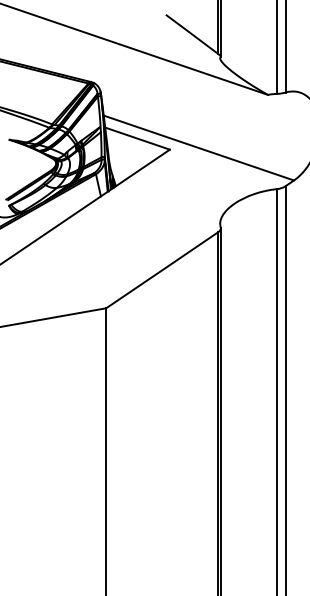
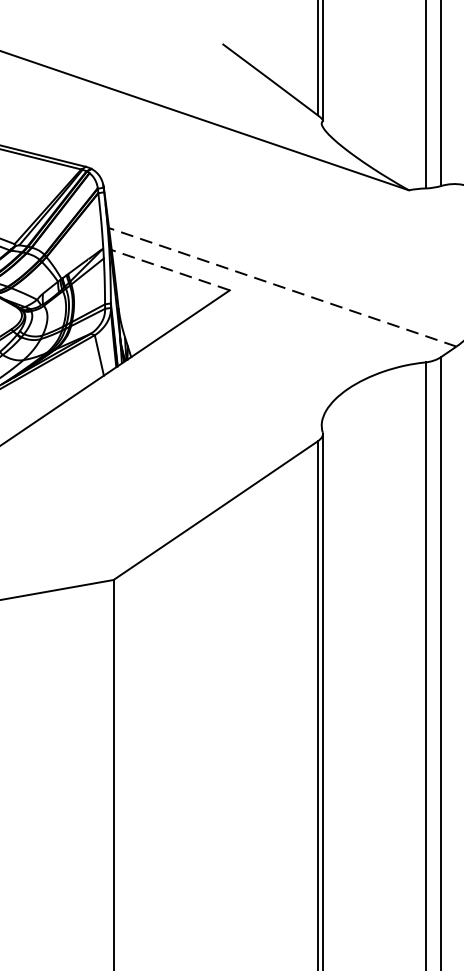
line: (137, 138) -> (170, 269), solid -> dashed
line: (198, 147) -> (282, 286), solid -> dashed

